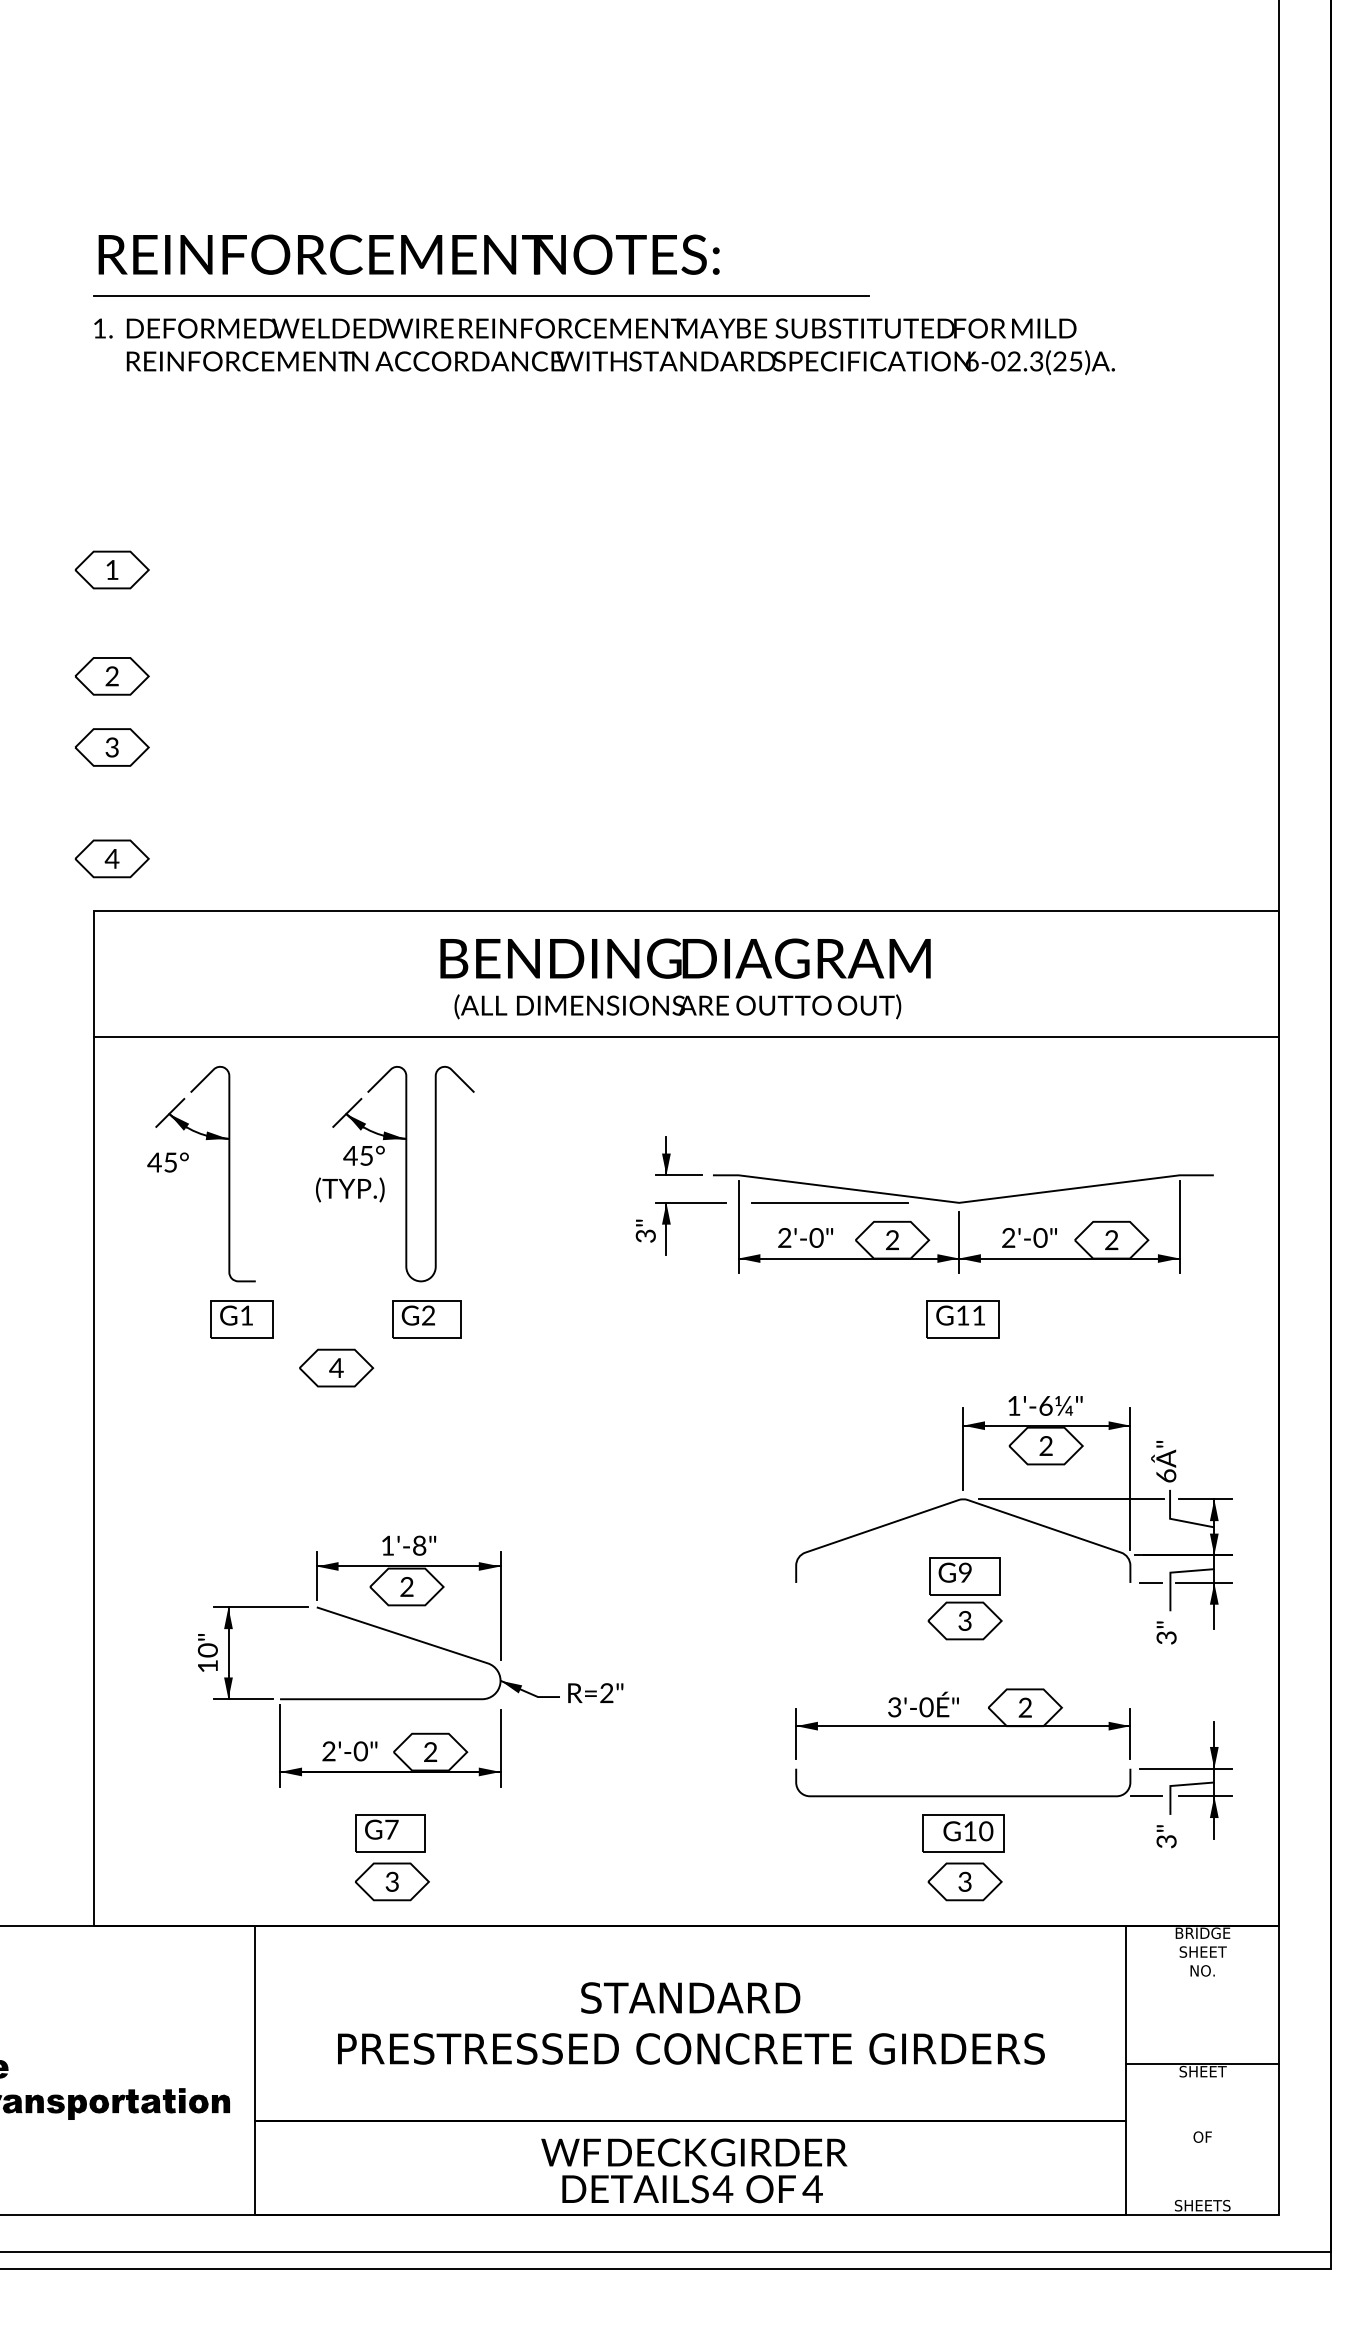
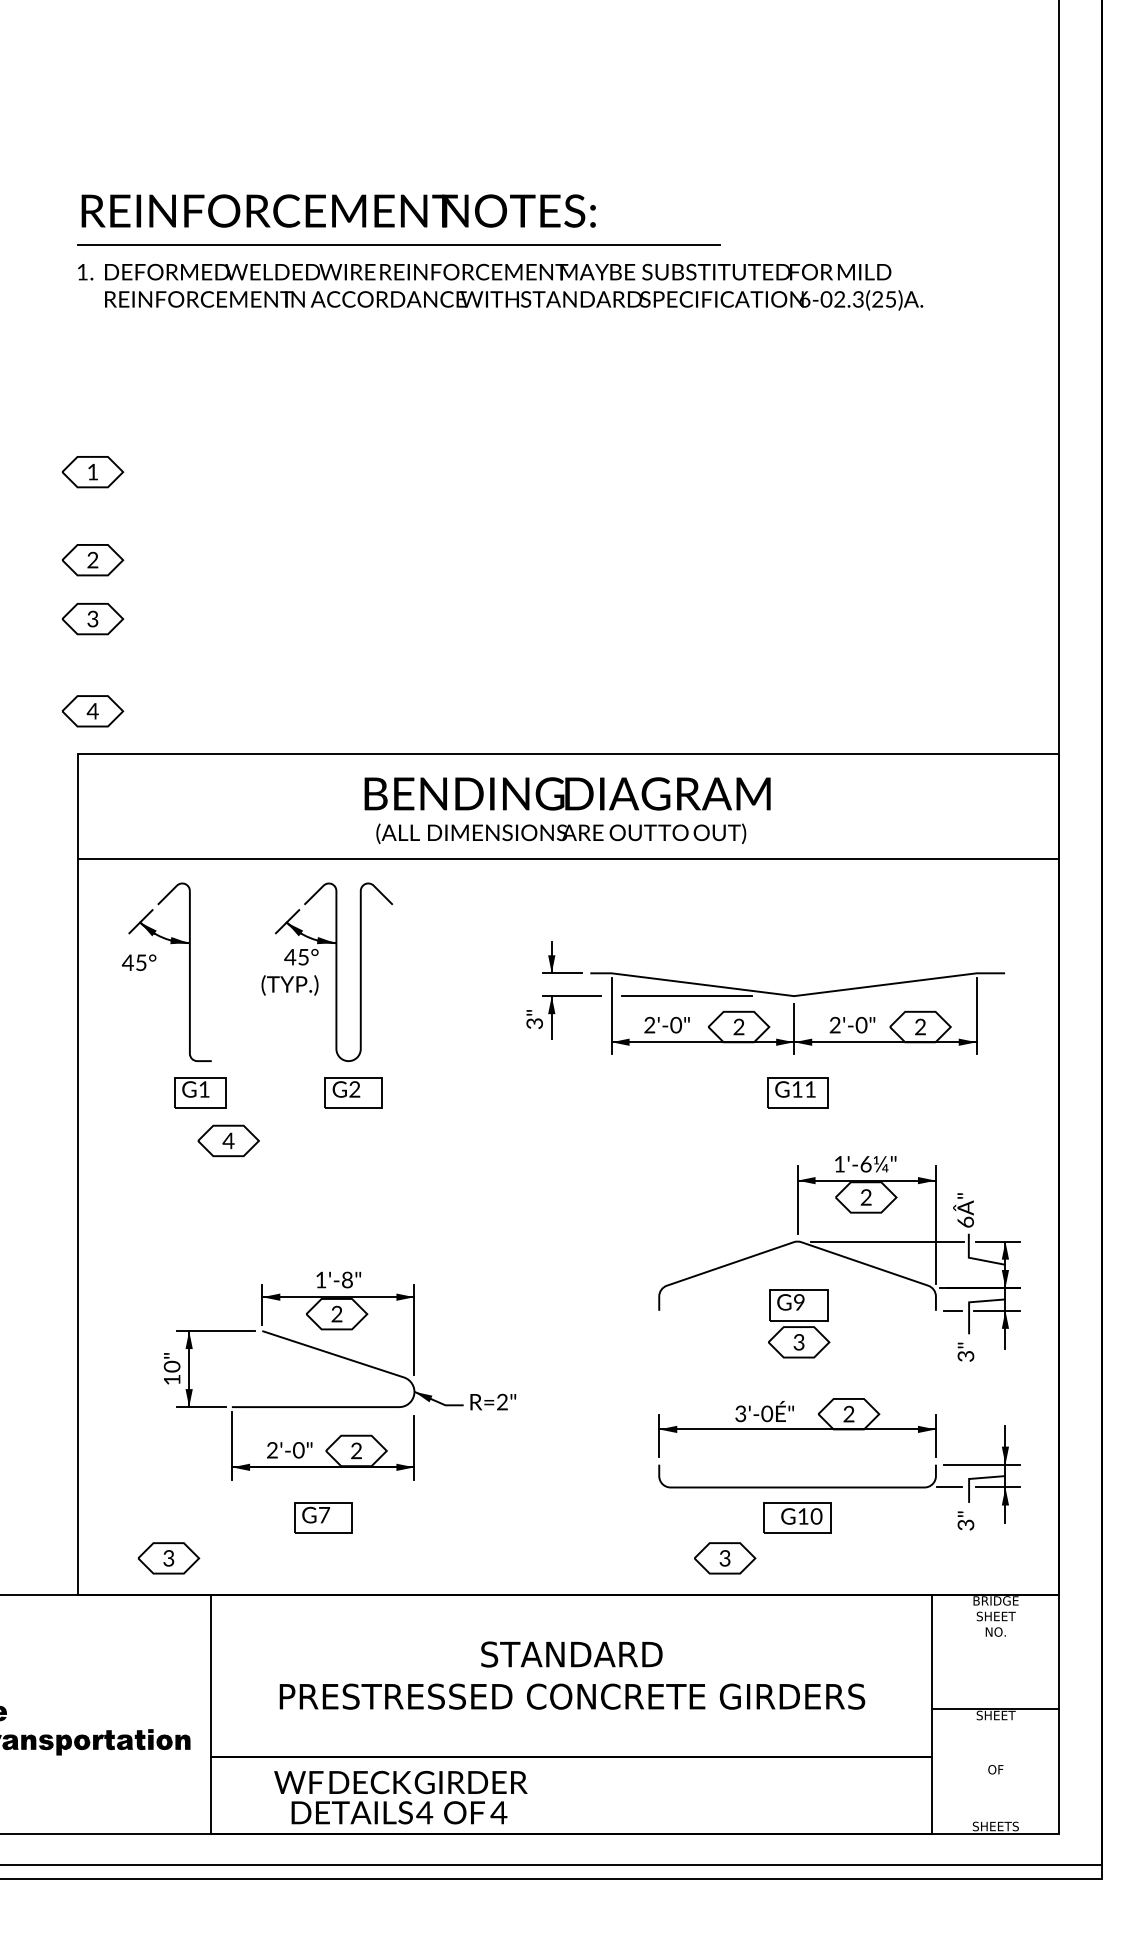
part: (336, 1367) -> (228, 1140), moved
part: (391, 1882) -> (168, 1558), moved
part: (965, 1882) -> (725, 1558), moved
text: (693, 2170) -> (400, 1797), moved

